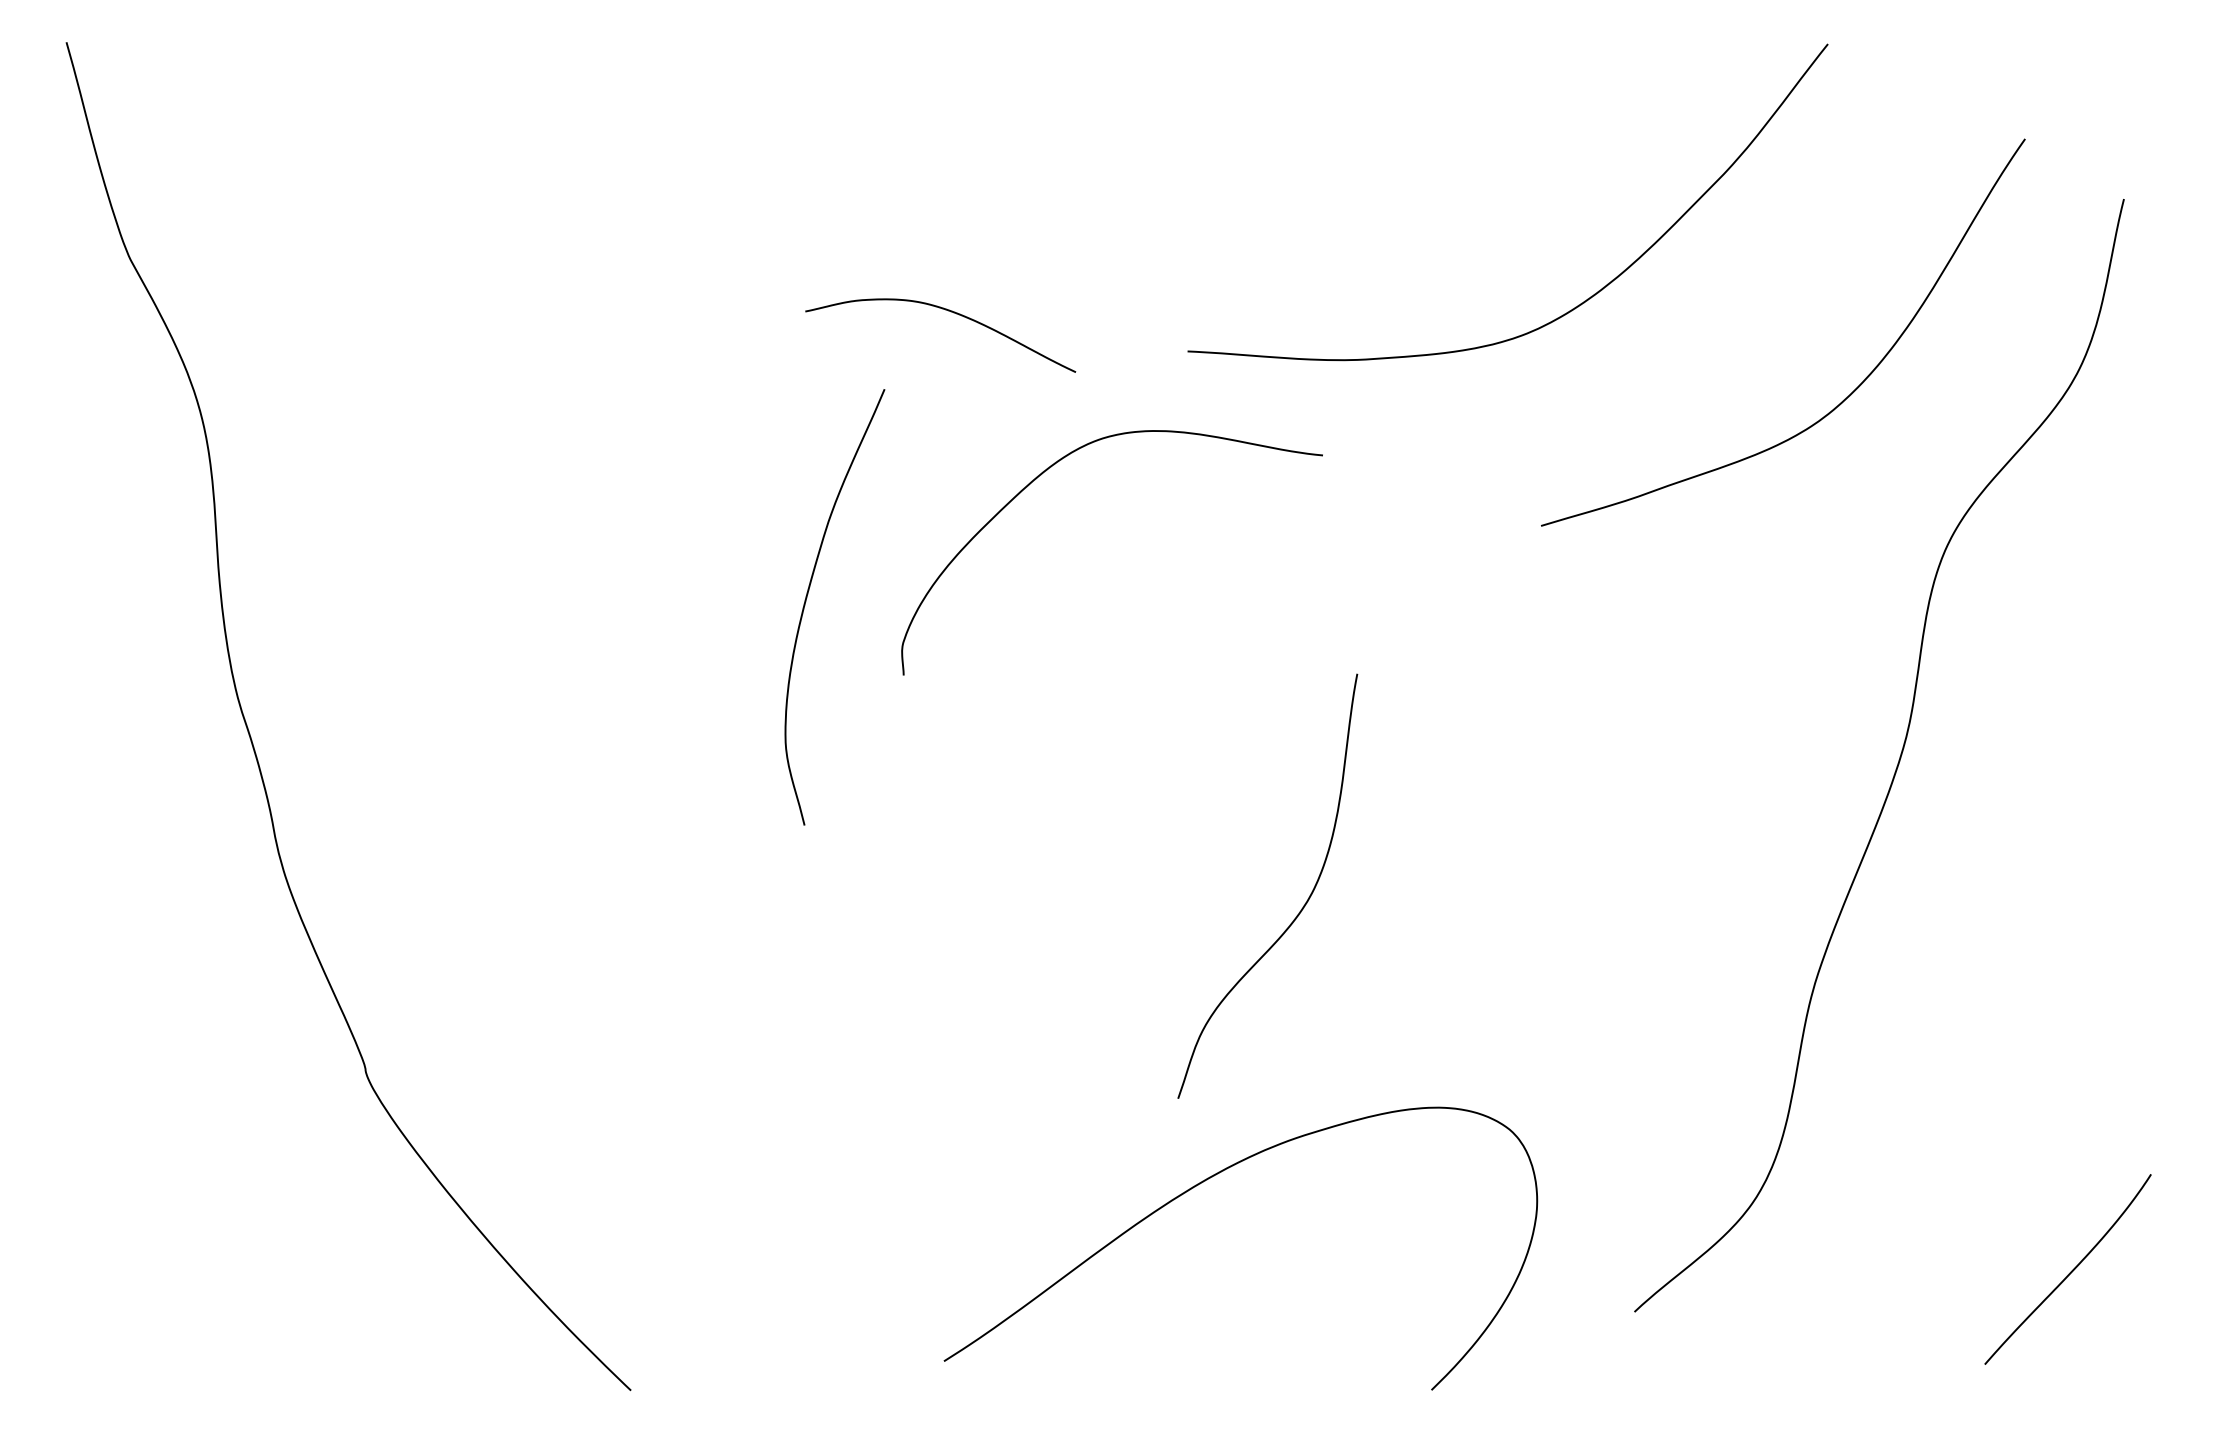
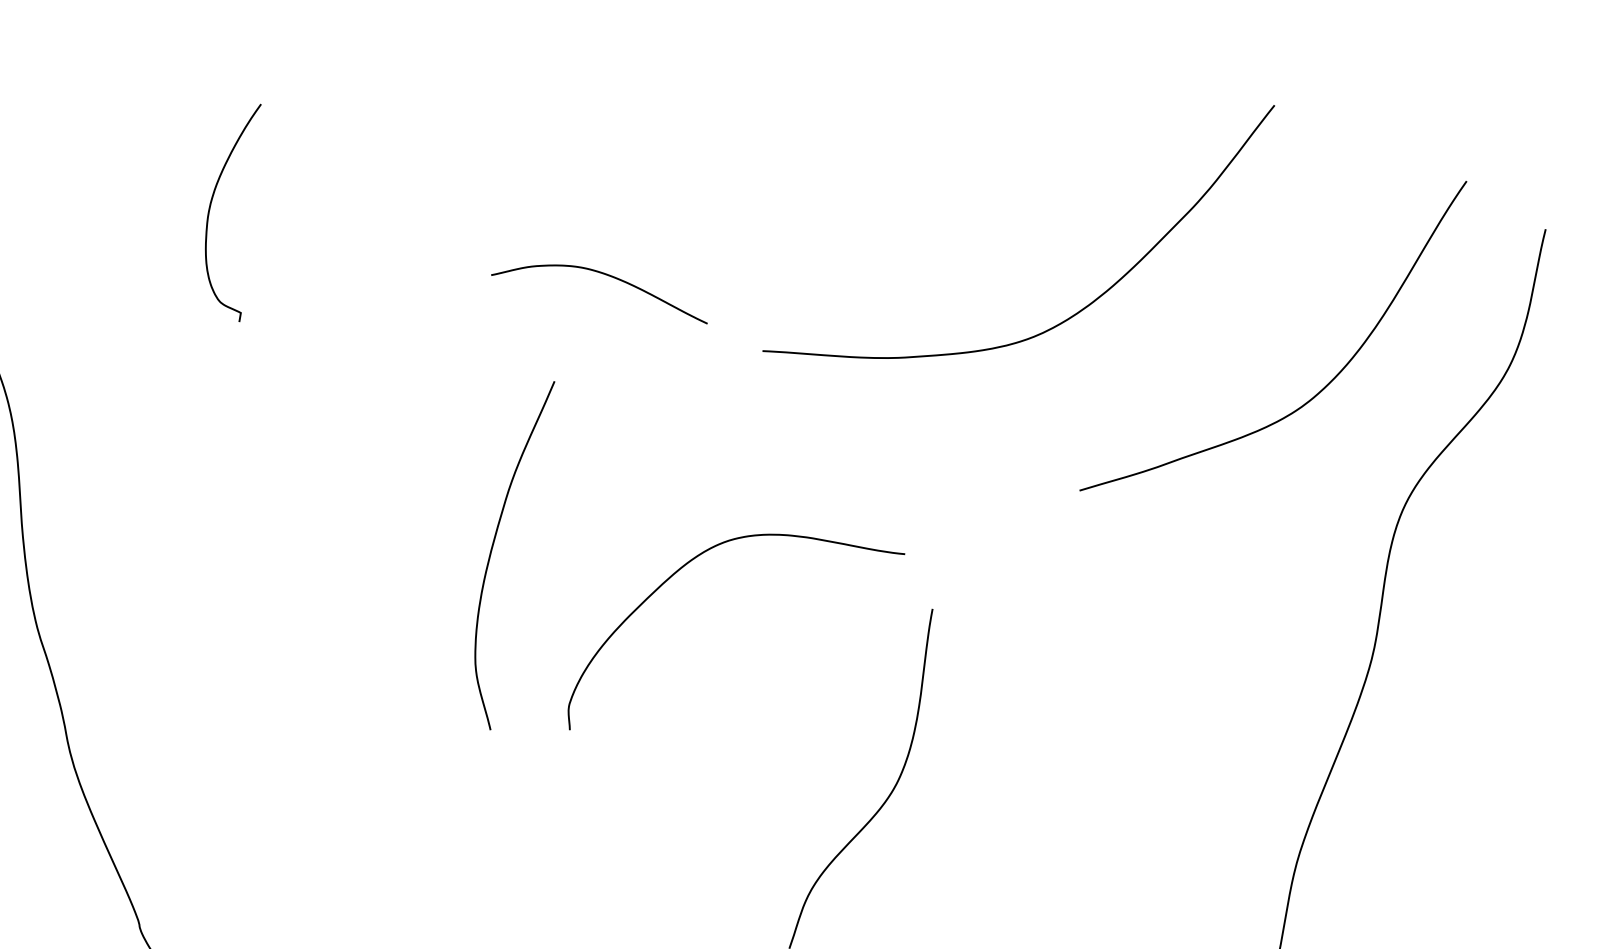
curve: (454, 172) -> (210, 207), added
curve: (1575, 306) -> (1072, 315), moved
curve: (948, 311) -> (605, 275), moved
curve: (1046, 471) -> (684, 567), moved

